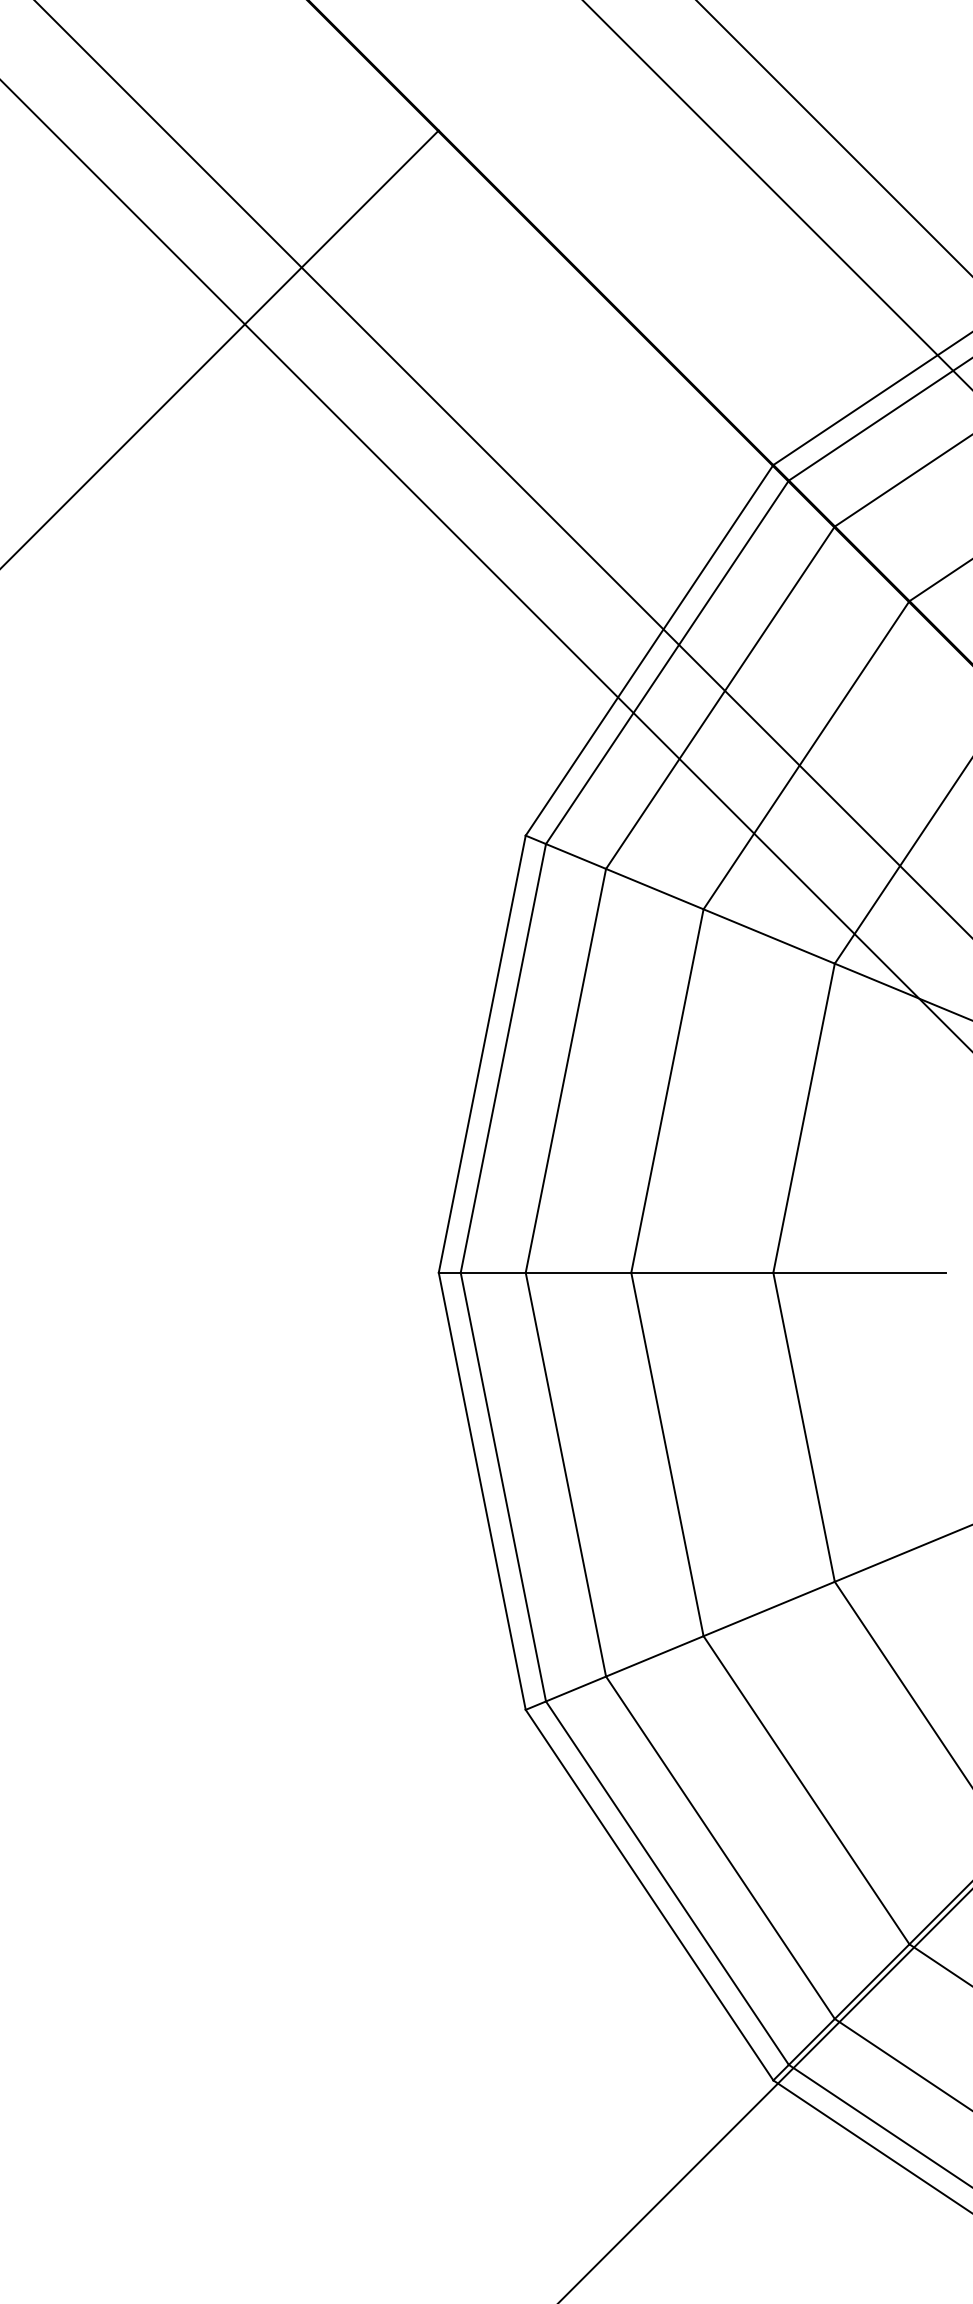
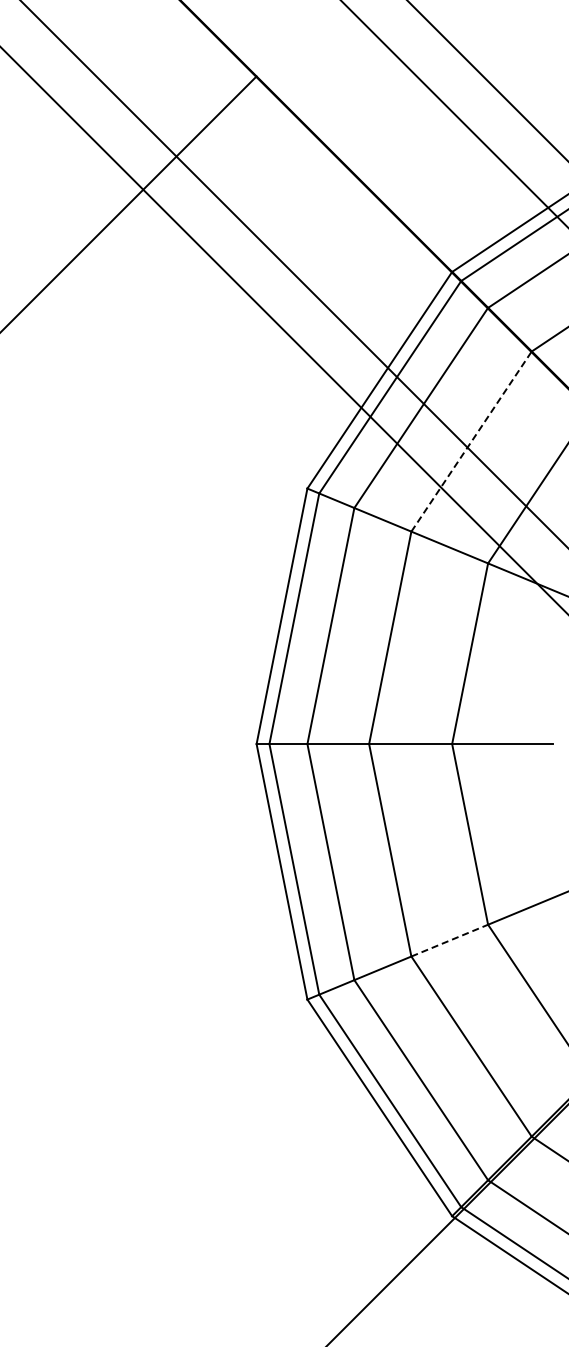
line: (806, 755) -> (471, 441), solid -> dashed
line: (768, 1608) -> (449, 940), solid -> dashed

